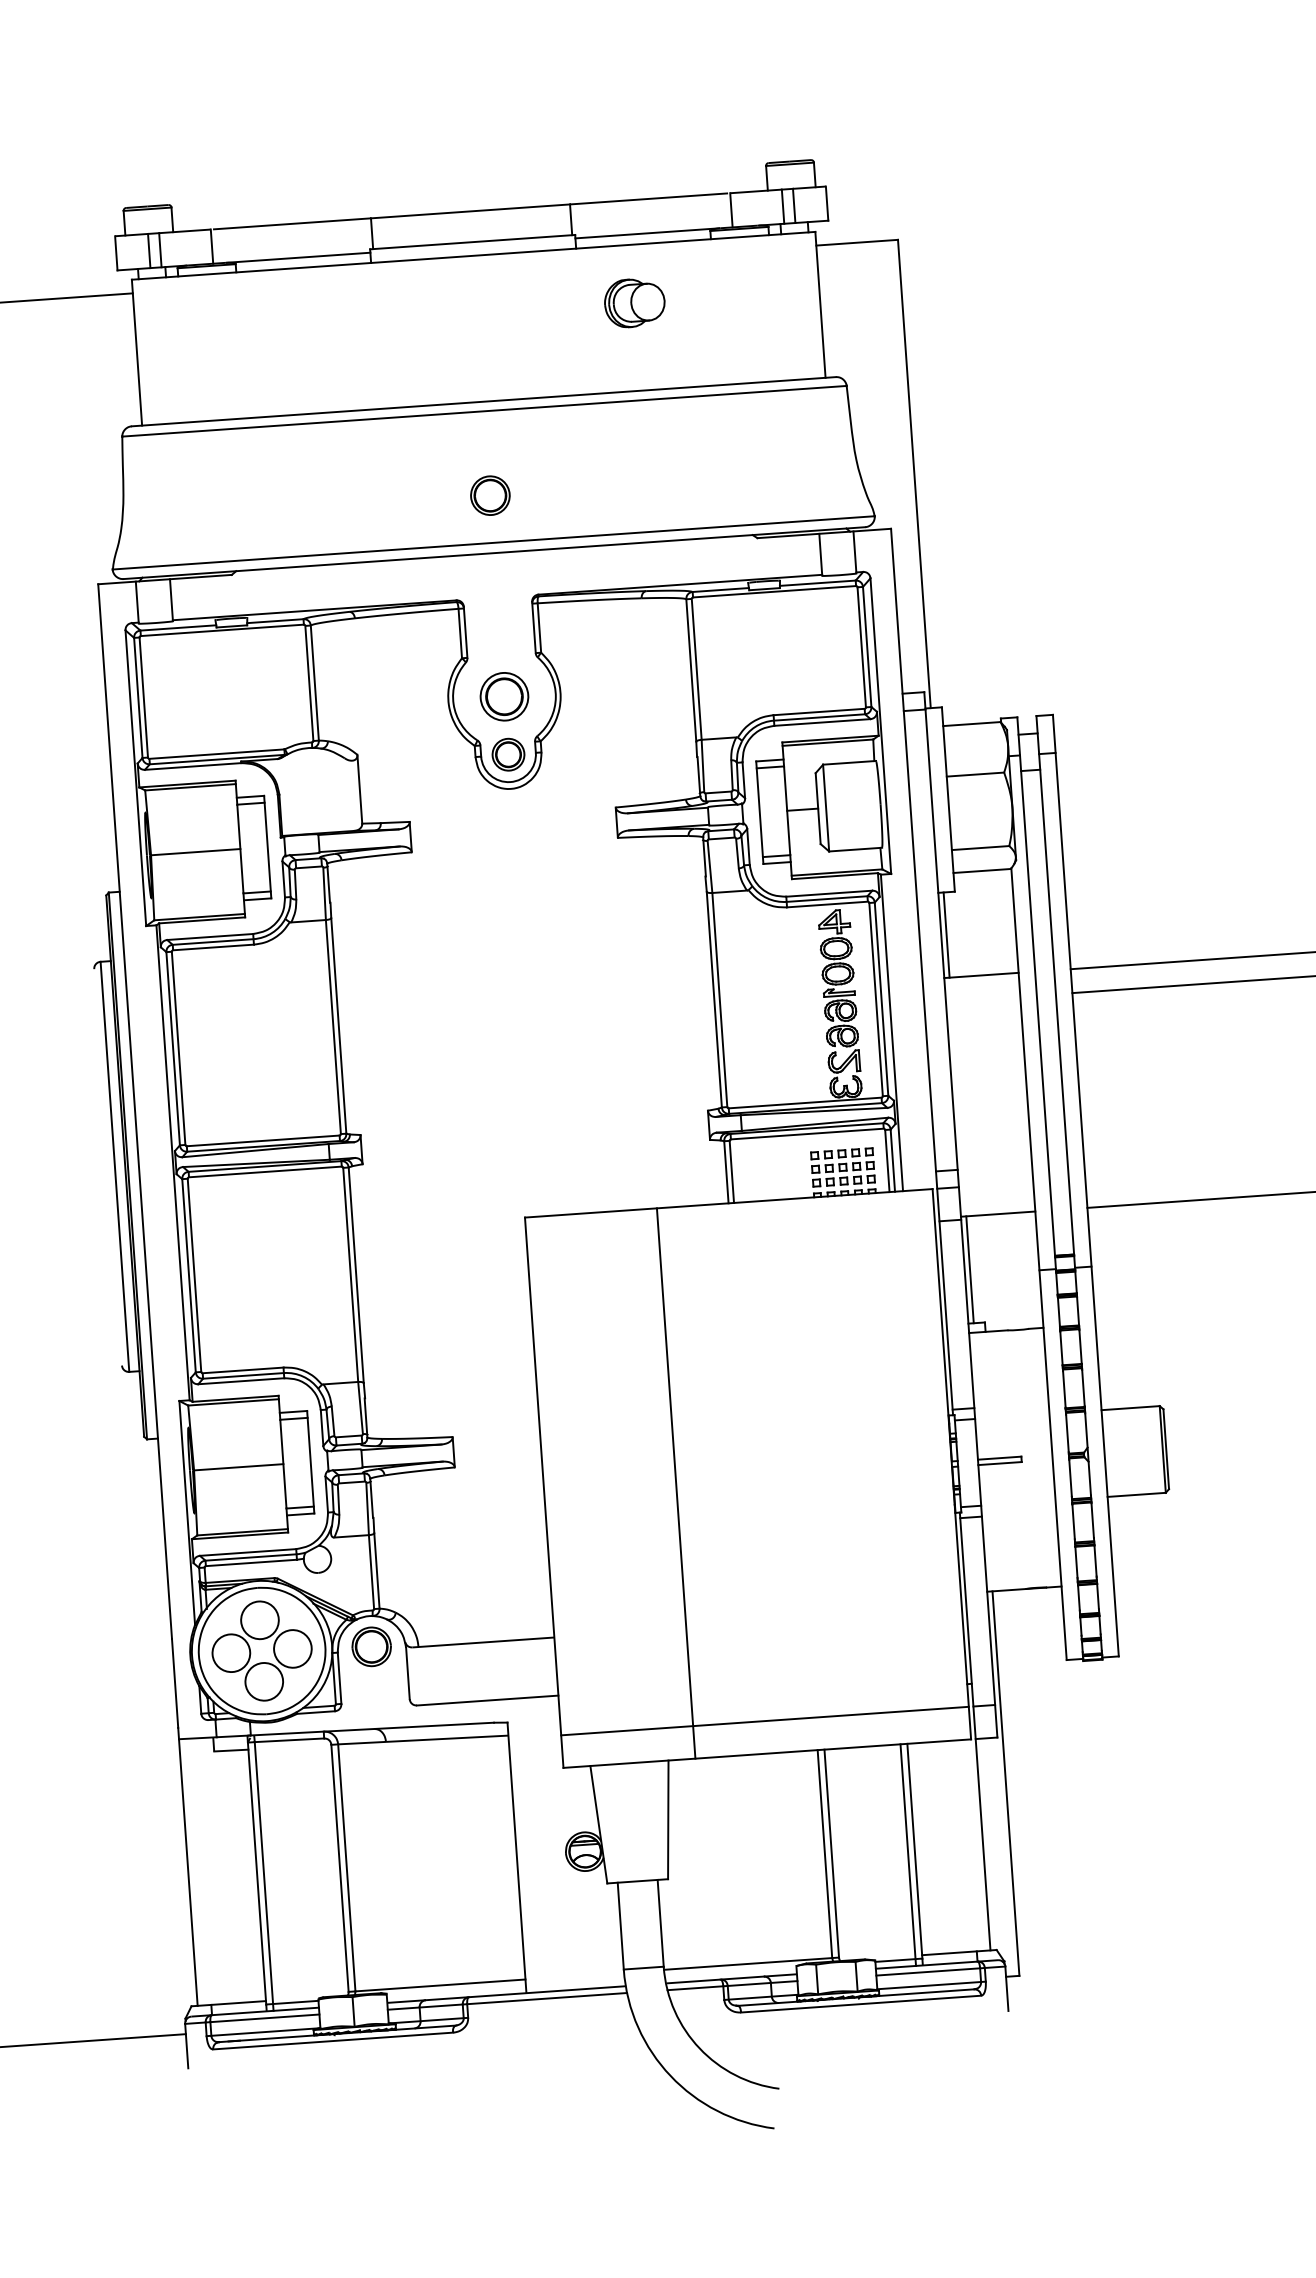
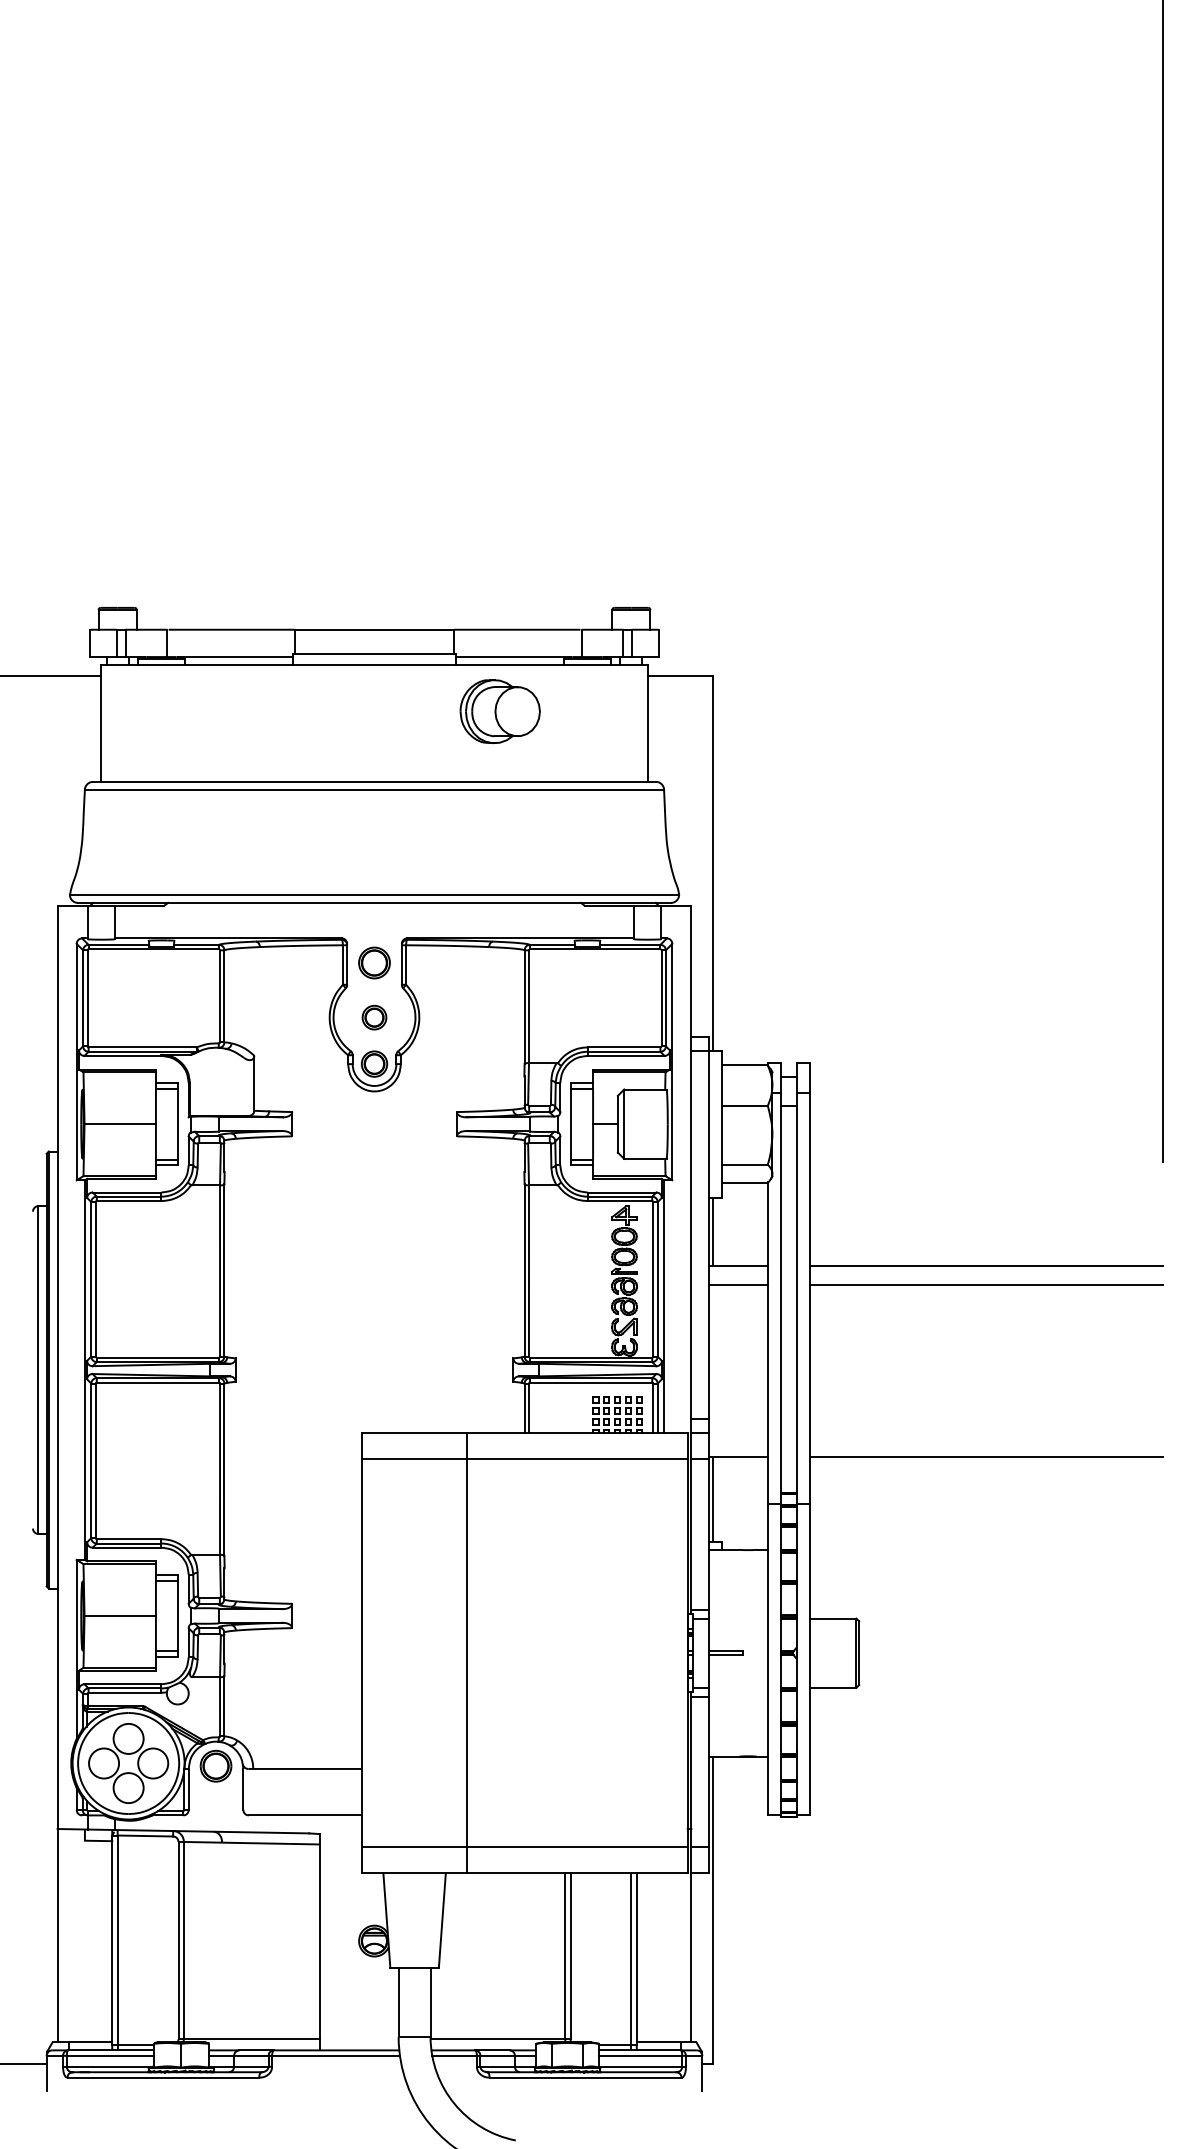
part: (634, 302) -> (499, 711), size x1.67
part: (490, 495) -> (374, 962), moved
part: (504, 696) -> (374, 1017), size x0.62
line: (983, 999) -> (738, 1285), added
line: (730, 1236) -> (524, 1459), added

